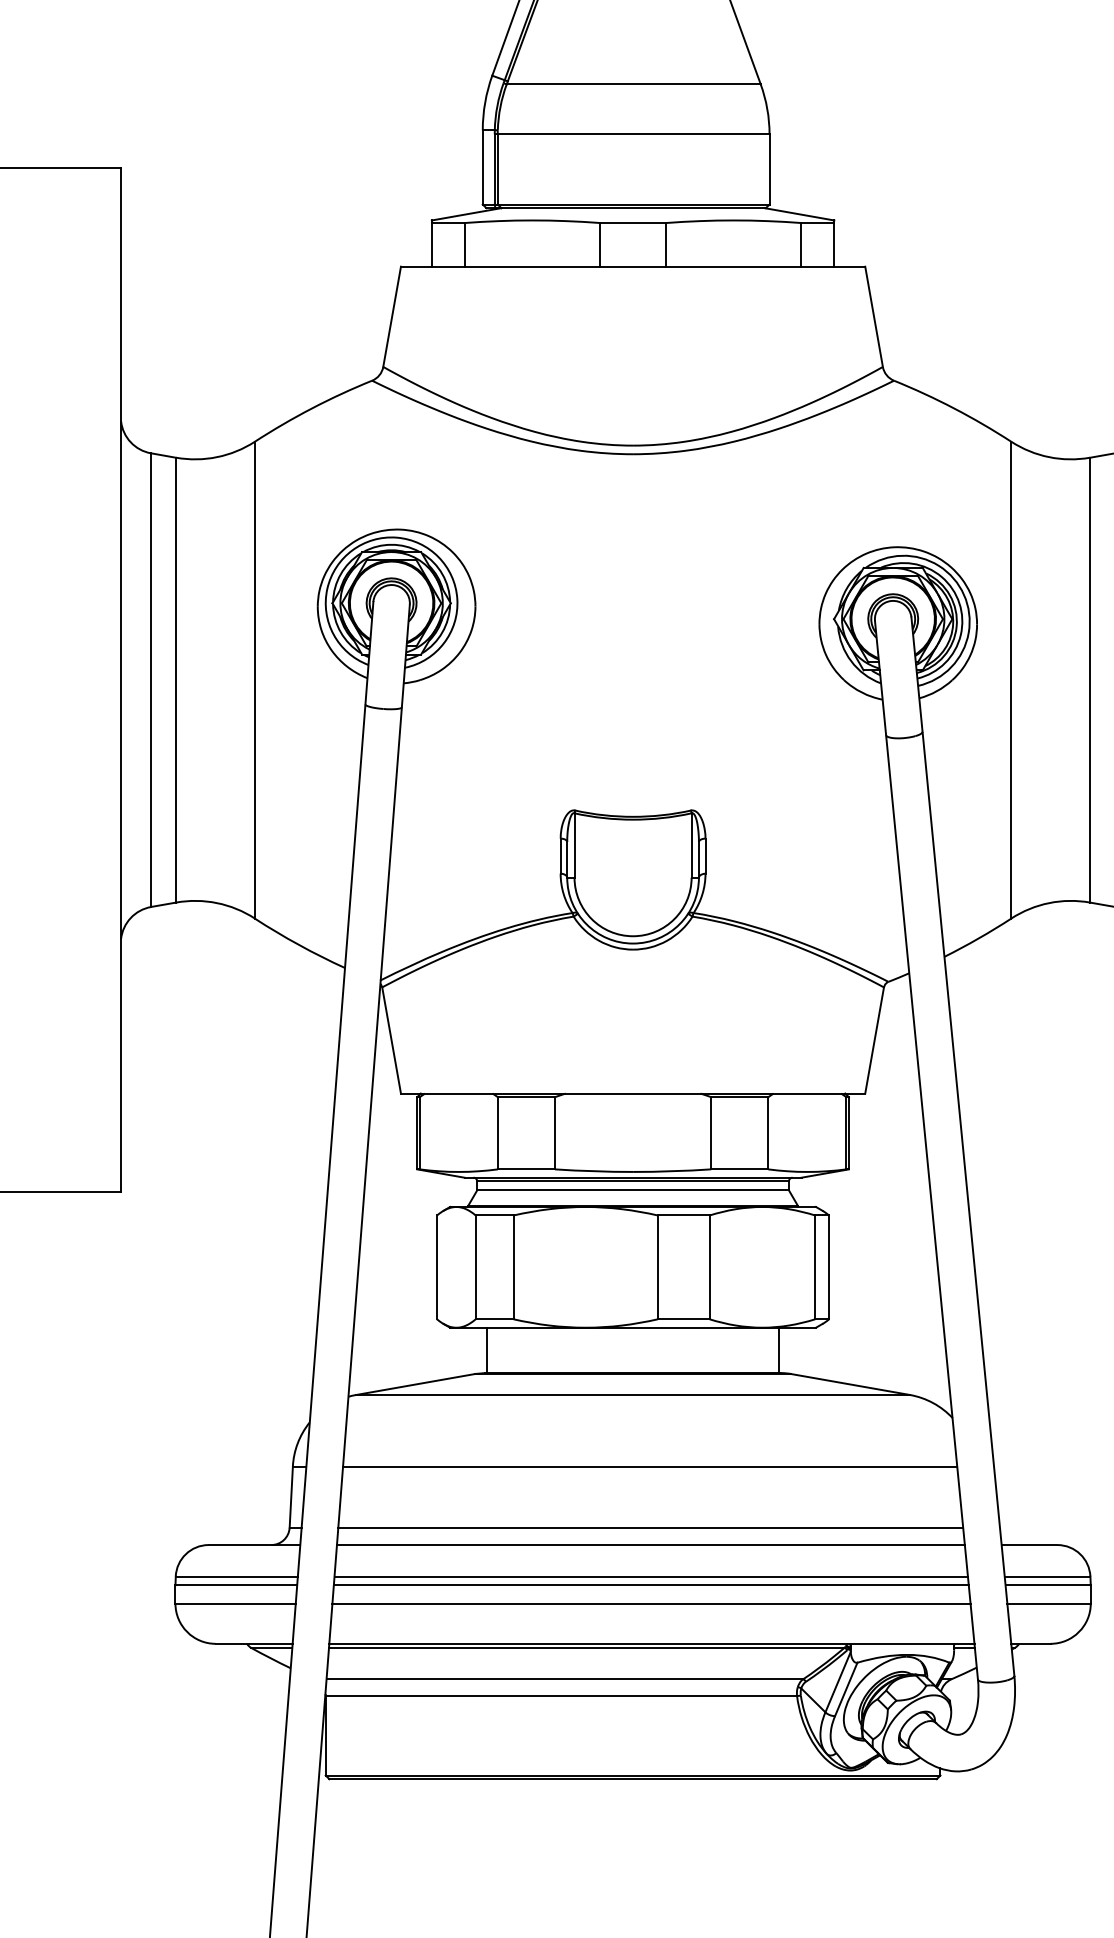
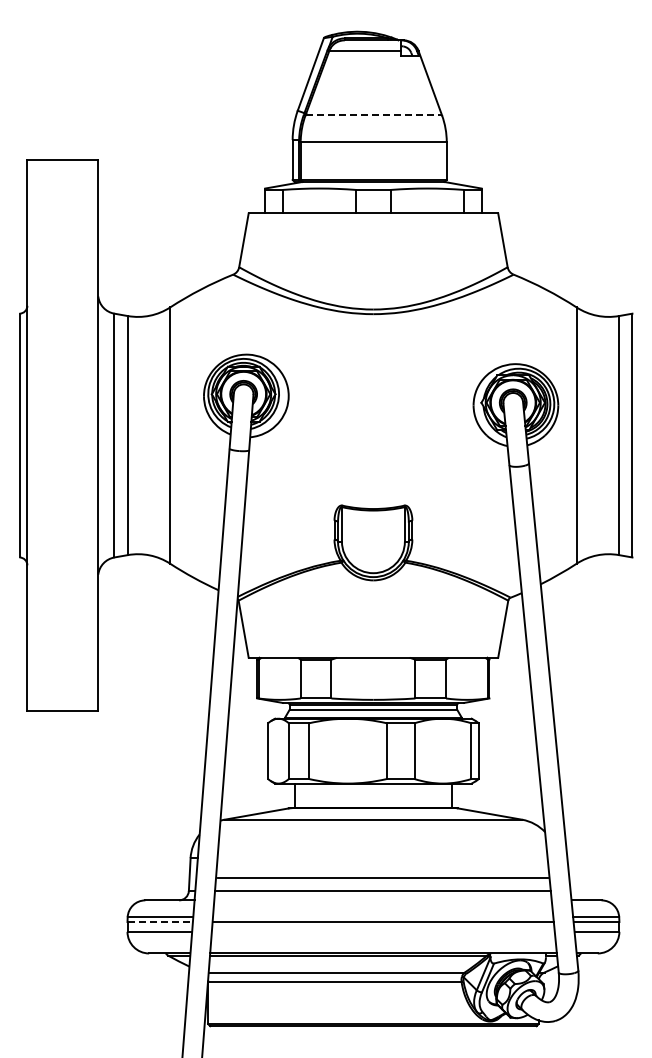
line: (635, 84) -> (374, 115), solid -> dashed
line: (649, 1467) -> (382, 878), moved
line: (649, 1545) -> (382, 900), removed
line: (649, 1576) -> (382, 917), removed
line: (236, 1586) -> (160, 922), solid -> dashed
line: (649, 1602) -> (382, 931), removed

